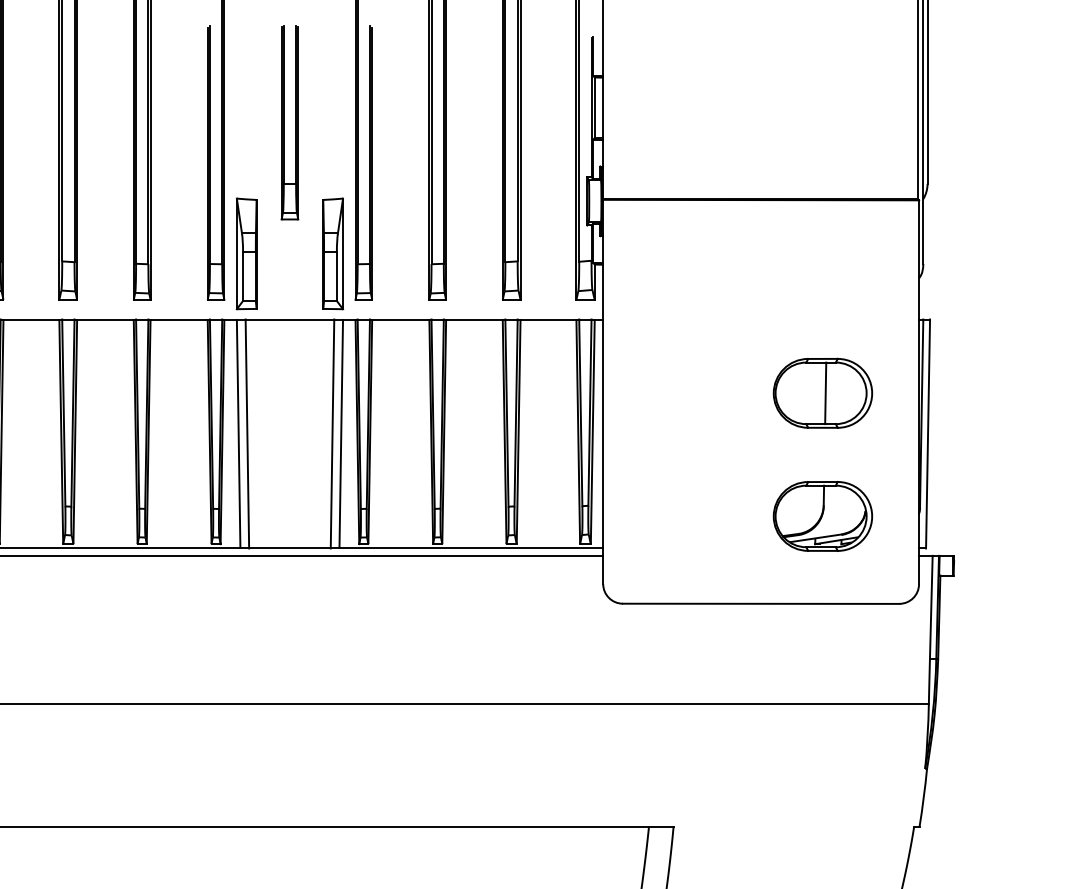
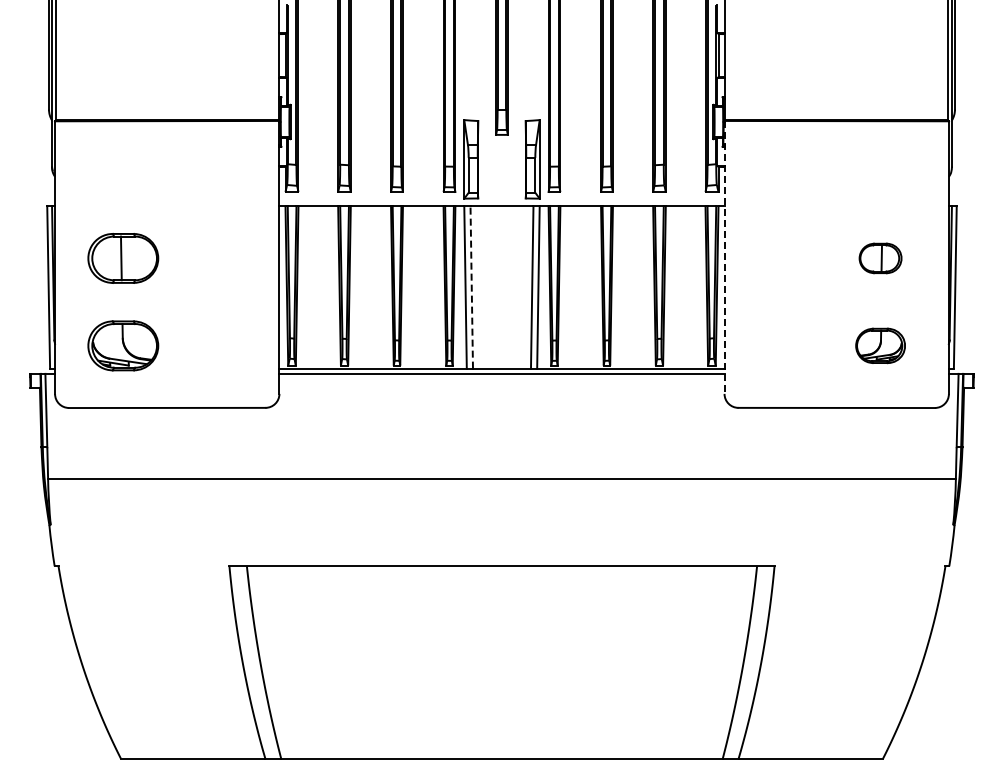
line: (603, 392) -> (724, 257), solid -> dashed
part: (822, 393) -> (880, 258), size x0.6
line: (247, 432) -> (471, 286), solid -> dashed
part: (822, 515) -> (880, 345), size x0.7

